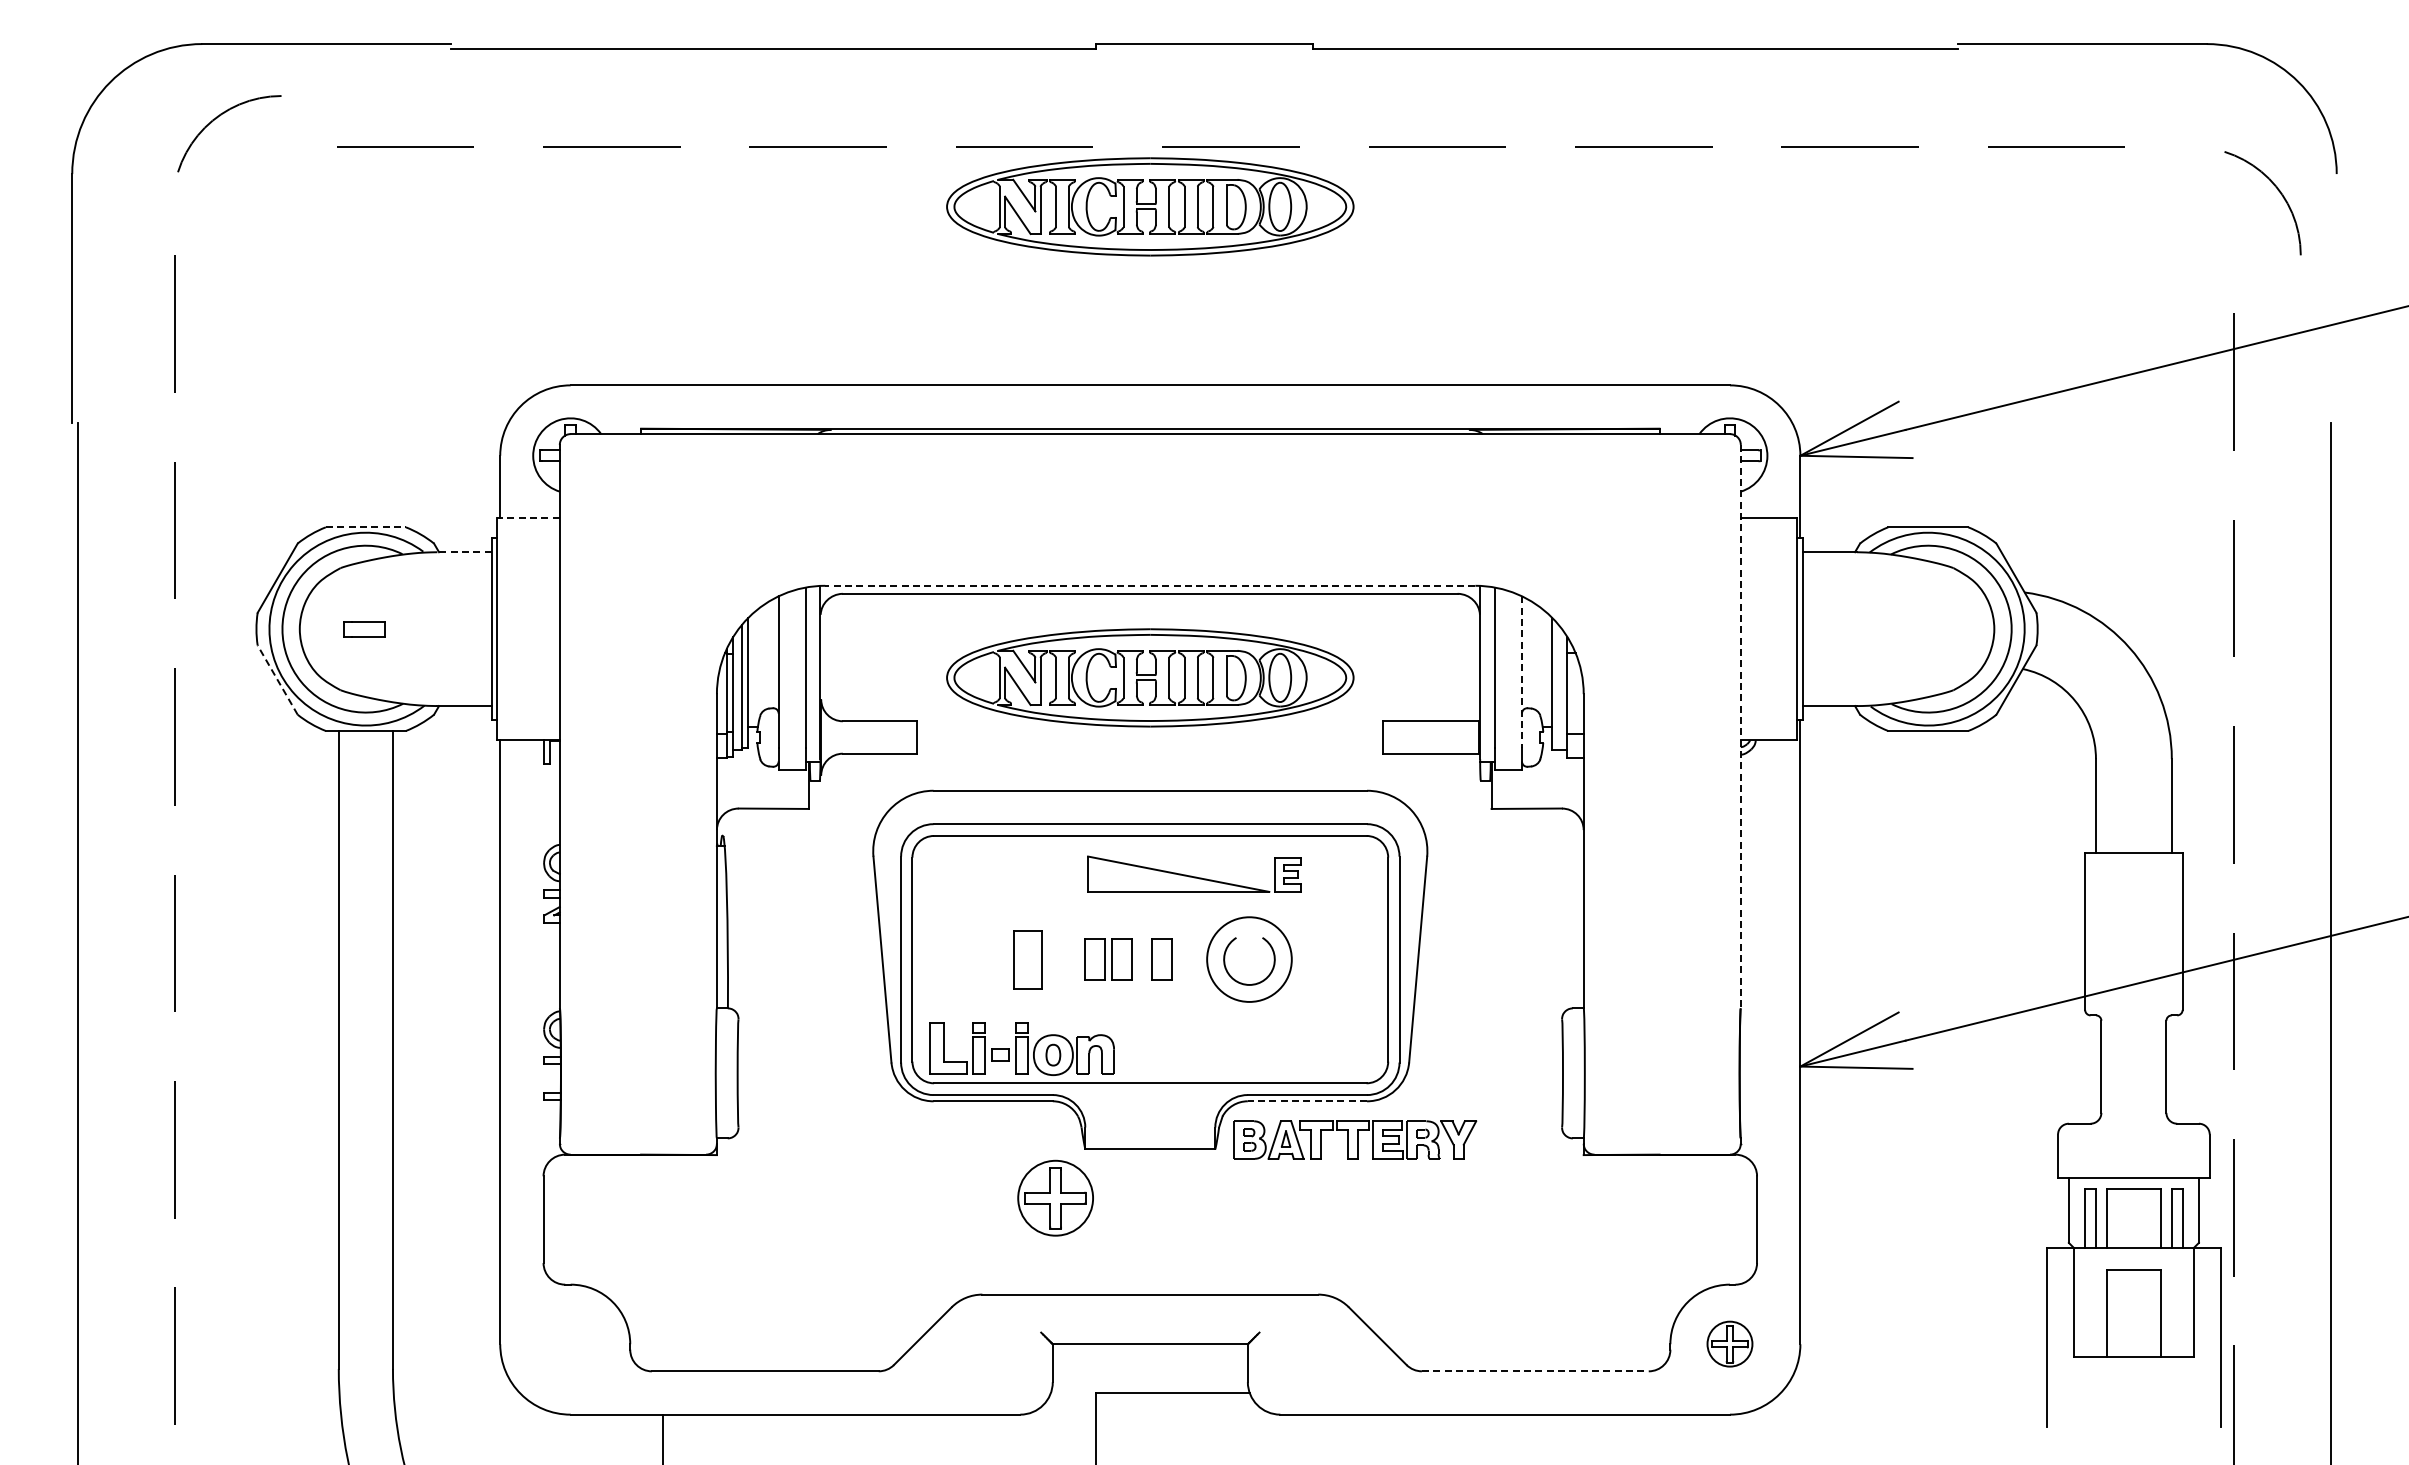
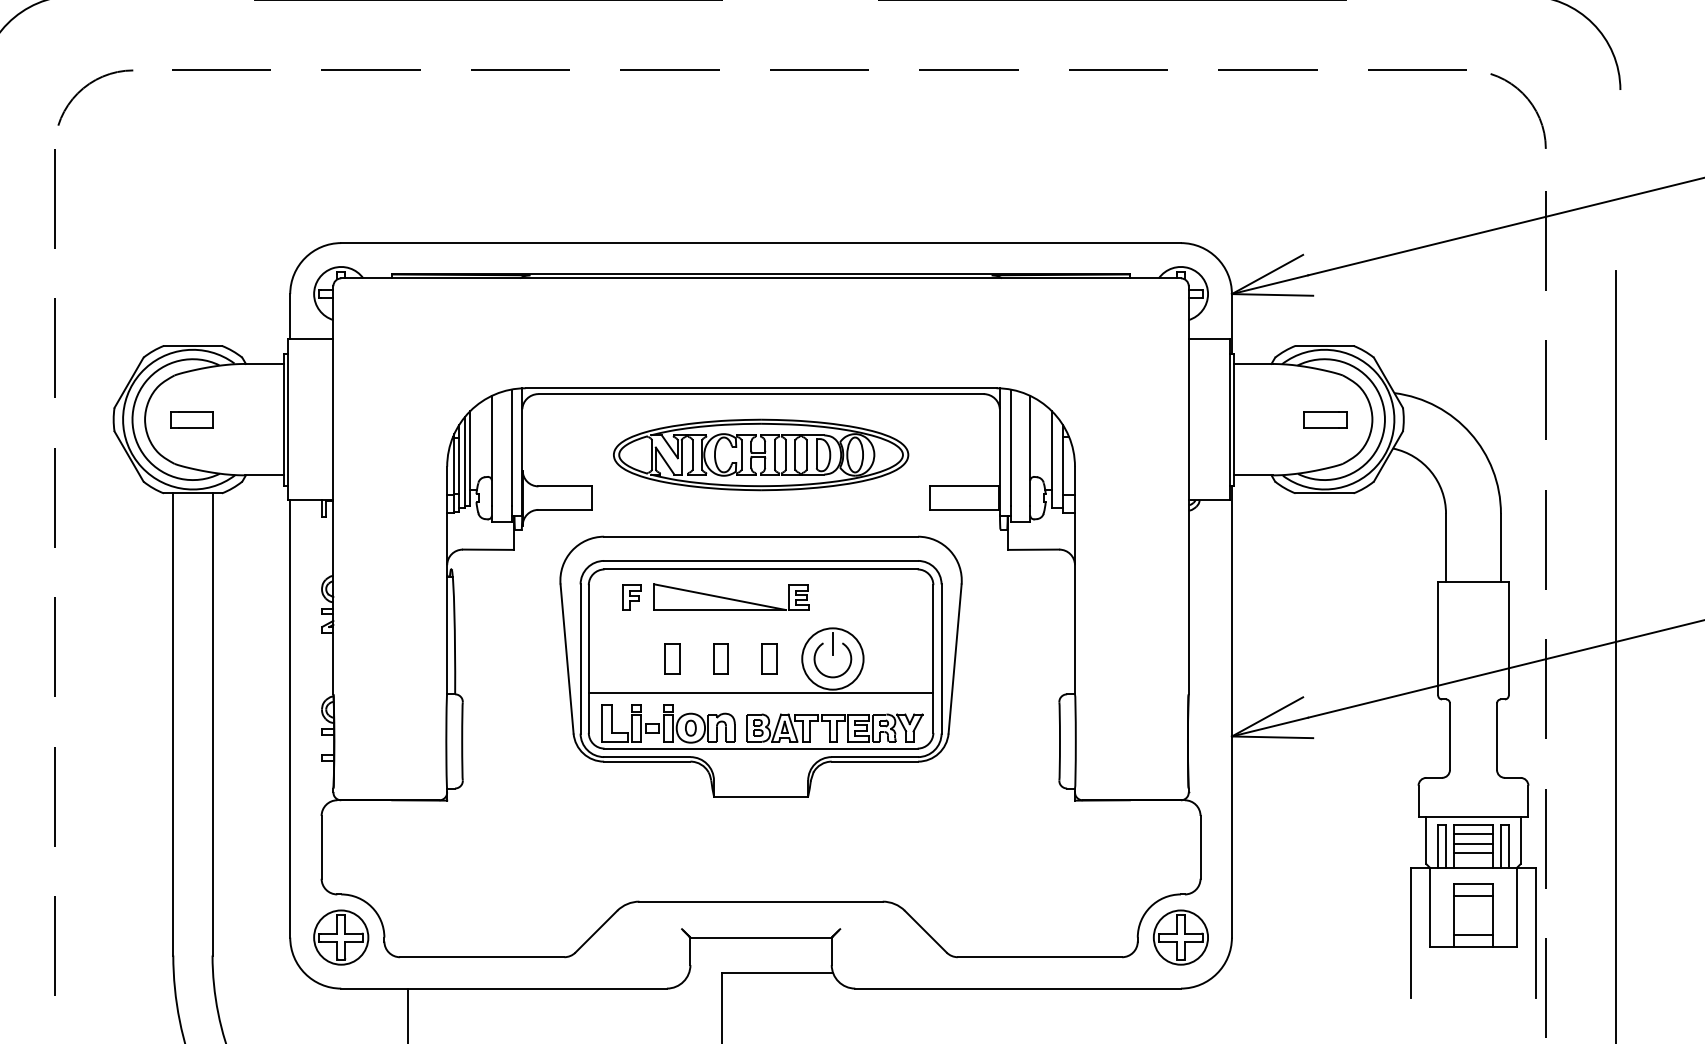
arc: (217, 118) -> (86, 86), moved
arc: (2277, 190) -> (1528, 101), moved
part: (1150, 206) -> (761, 113), removed
line: (527, 518) -> (309, 339), dashed -> solid
line: (366, 527) -> (193, 346), dashed -> solid
line: (463, 552) -> (263, 364), dashed -> solid
line: (1149, 585) -> (760, 388), dashed -> solid
part: (364, 628) -> (191, 419), size x1.43
part: (1929, 628) -> (1325, 419), added
line: (1521, 672) -> (1029, 451), dashed -> solid
line: (277, 679) -> (128, 456), dashed -> solid
line: (1740, 726) -> (1188, 490), dashed -> solid
part: (1194, 873) -> (731, 596), moved
part: (971, 874) -> (631, 597), added
line: (1249, 938) -> (832, 643), added
part: (1027, 959) -> (672, 658), size x0.71
part: (1121, 959) -> (740, 658), removed
line: (1150, 1006) -> (761, 692), added
line: (1307, 1101) -> (874, 761), dashed -> solid
part: (1355, 1139) -> (835, 727), moved
part: (1055, 1197) -> (341, 937), moved
line: (2133, 1201) -> (1473, 834), added
line: (2133, 1214) -> (1473, 843), added
line: (2133, 1227) -> (1473, 853), added
line: (2133, 1286) -> (1473, 895), added
line: (2133, 1340) -> (1473, 934), added
part: (1729, 1343) -> (1180, 937), size x1.67
line: (1535, 1371) -> (1040, 957), dashed -> solid

